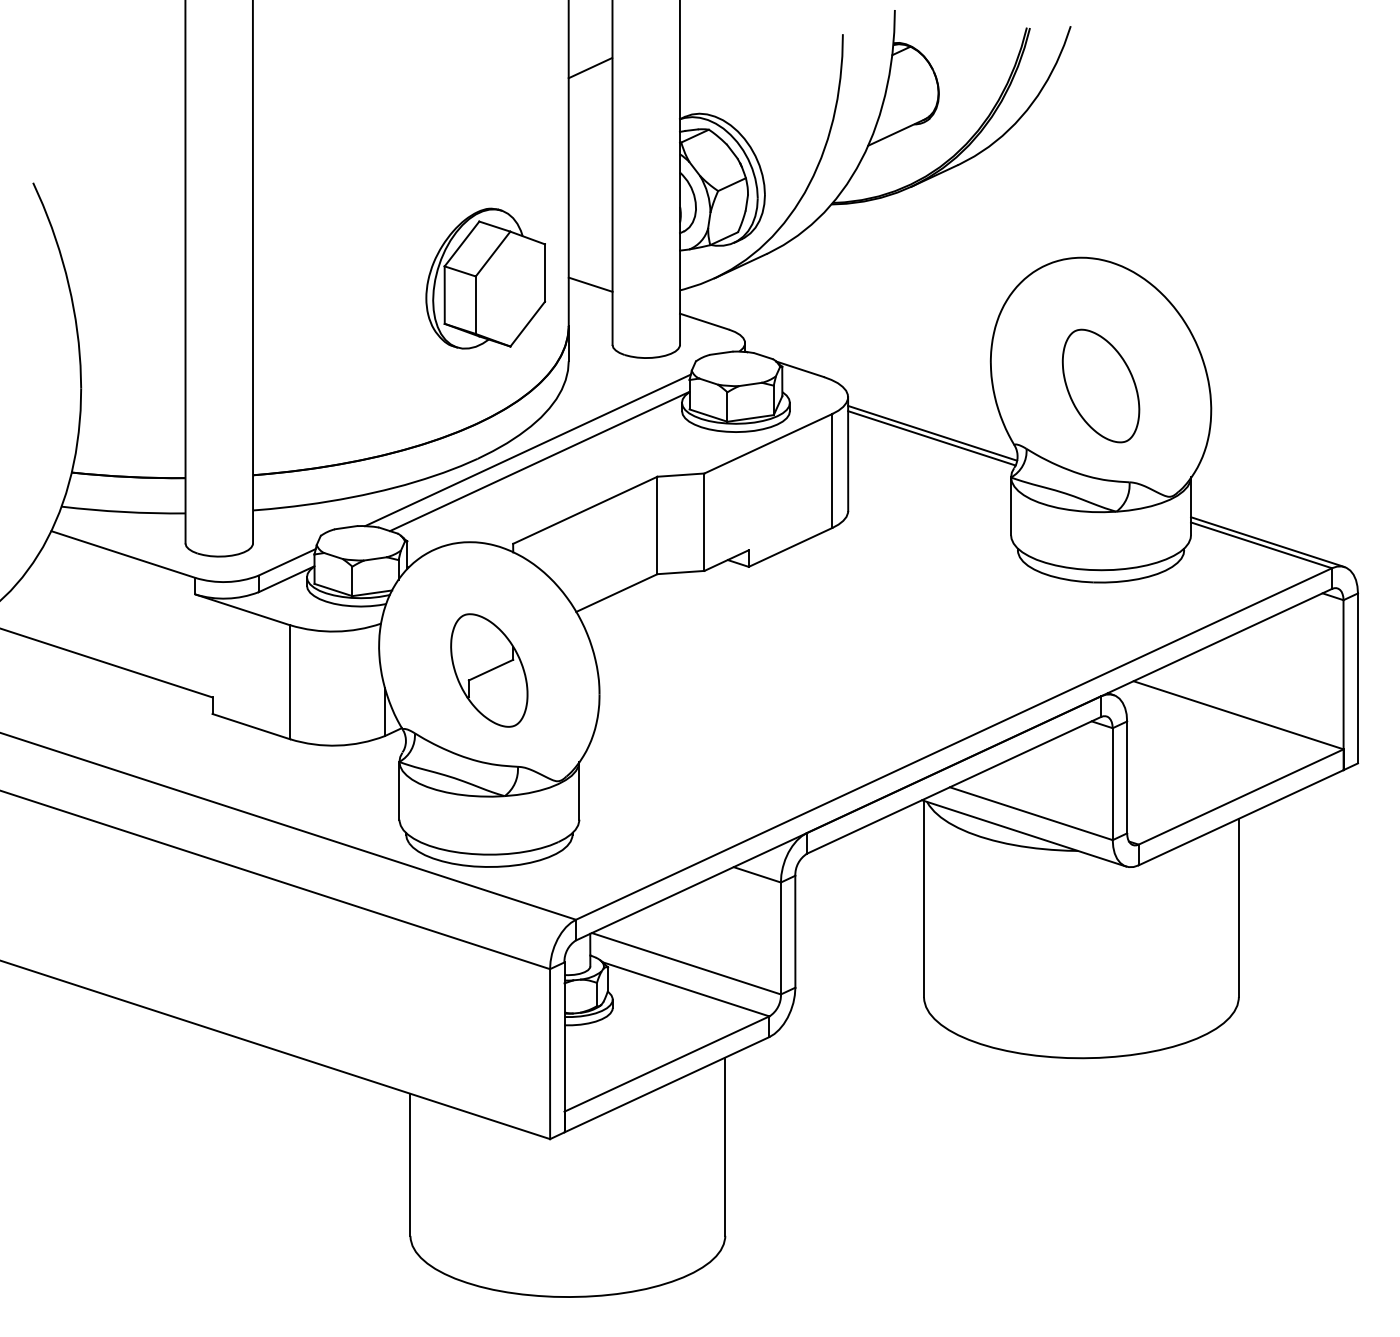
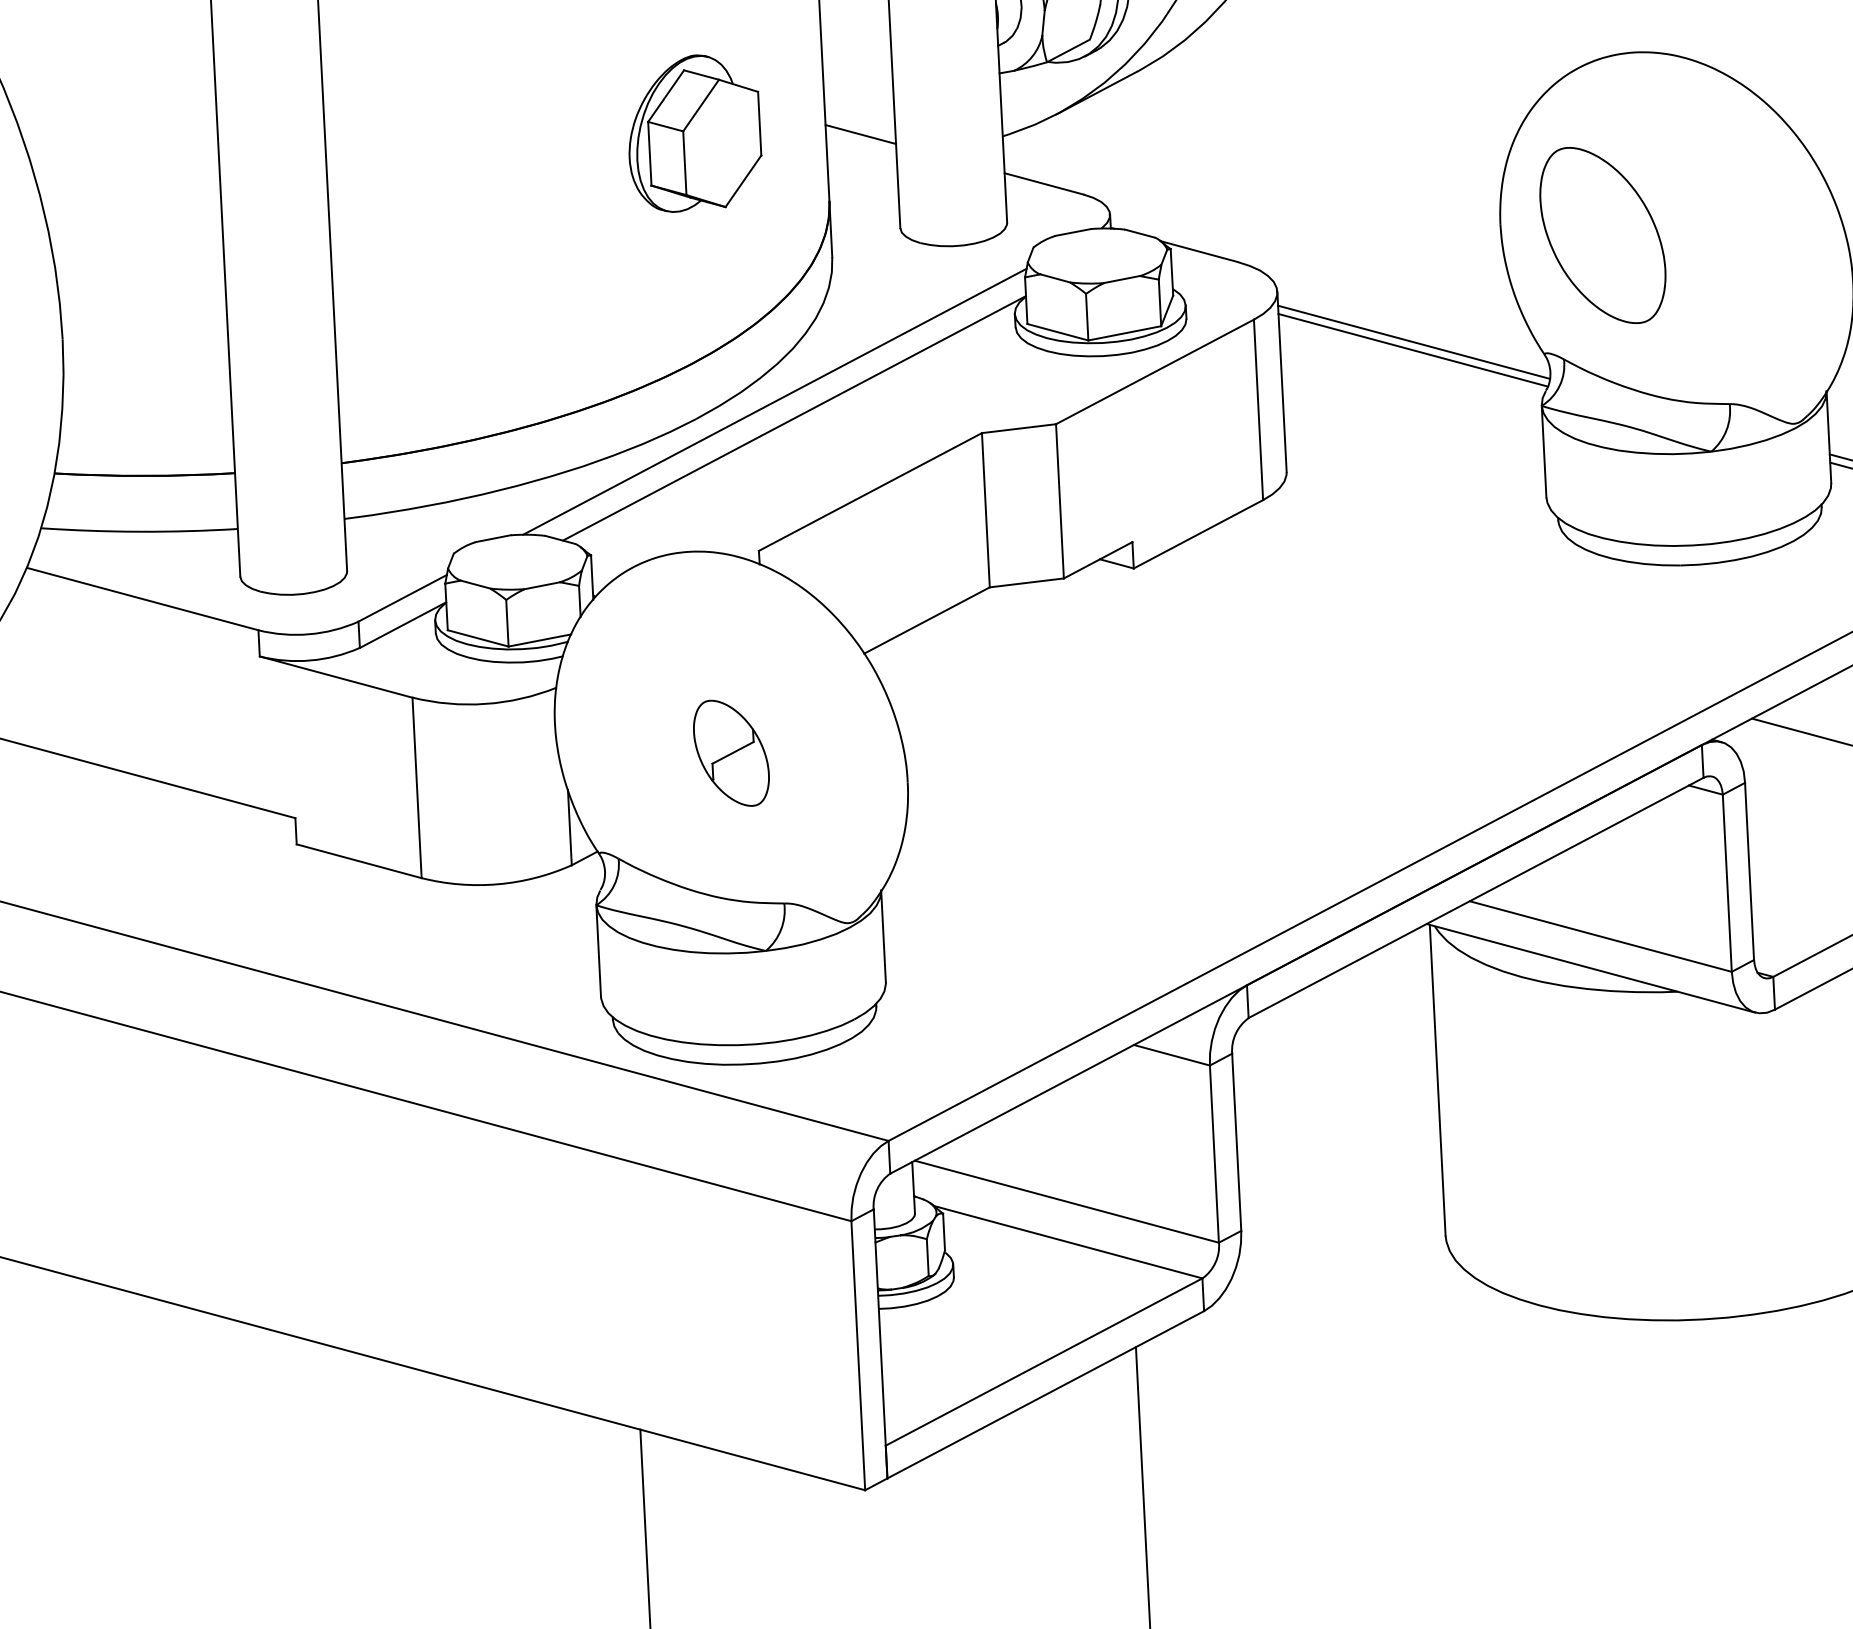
part: (485, 278) -> (693, 133), size x0.7
part: (1100, 385) -> (1602, 234), moved
part: (489, 670) -> (731, 753), size x0.6

